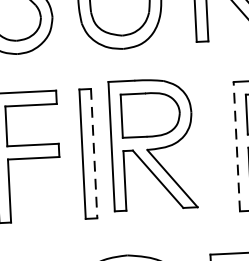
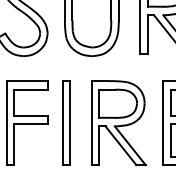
part: (152, 145) -> (118, 123), moved
line: (236, 145) -> (162, 122), dashed -> solid
line: (94, 154) -> (70, 123), dashed -> solid

